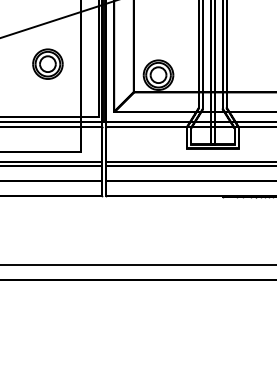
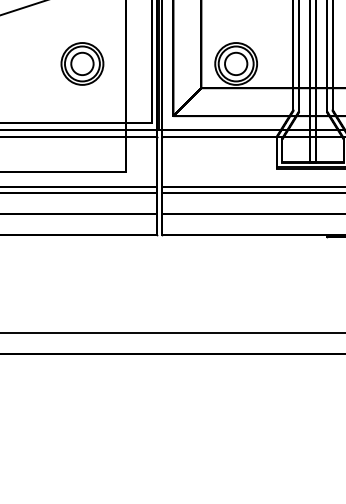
part: (47, 63) -> (81, 62), moved

